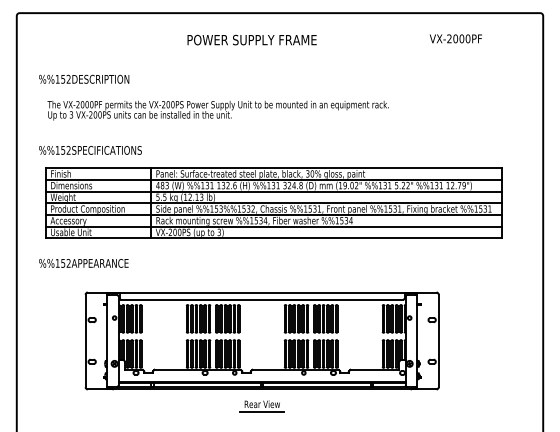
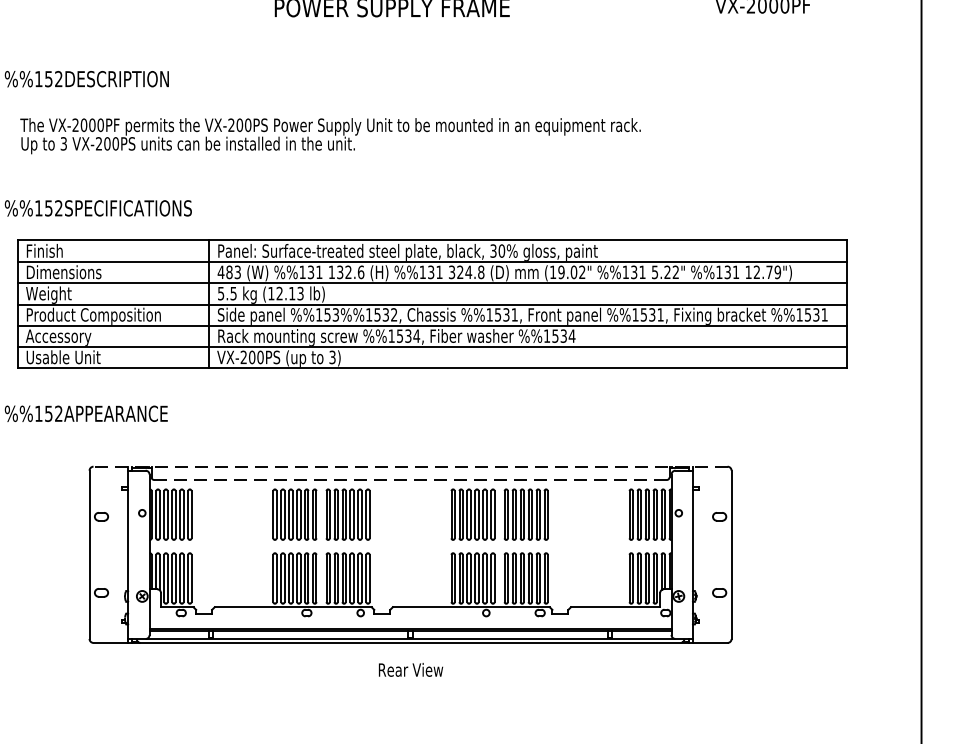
line: (261, 292) -> (409, 466), solid -> dashed
line: (262, 299) -> (411, 479), solid -> dashed
line: (261, 411) -> (409, 683), removed

